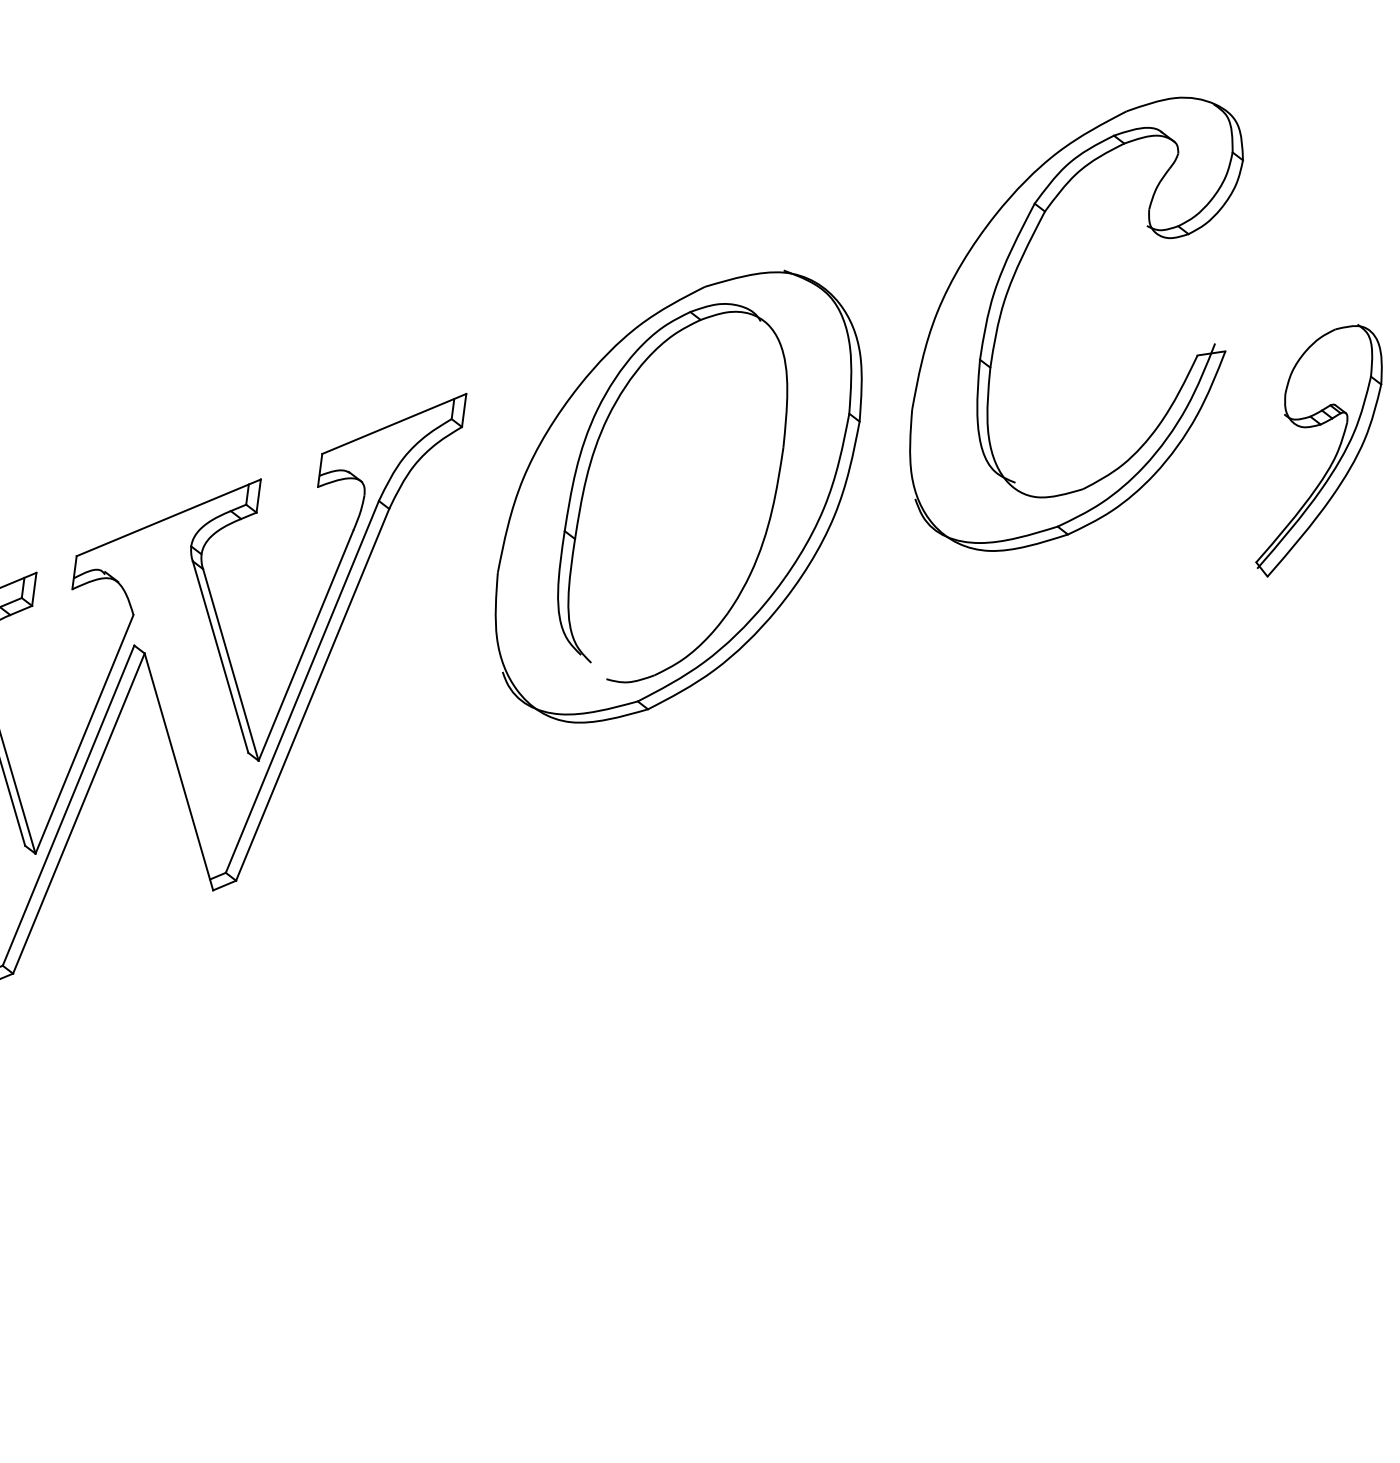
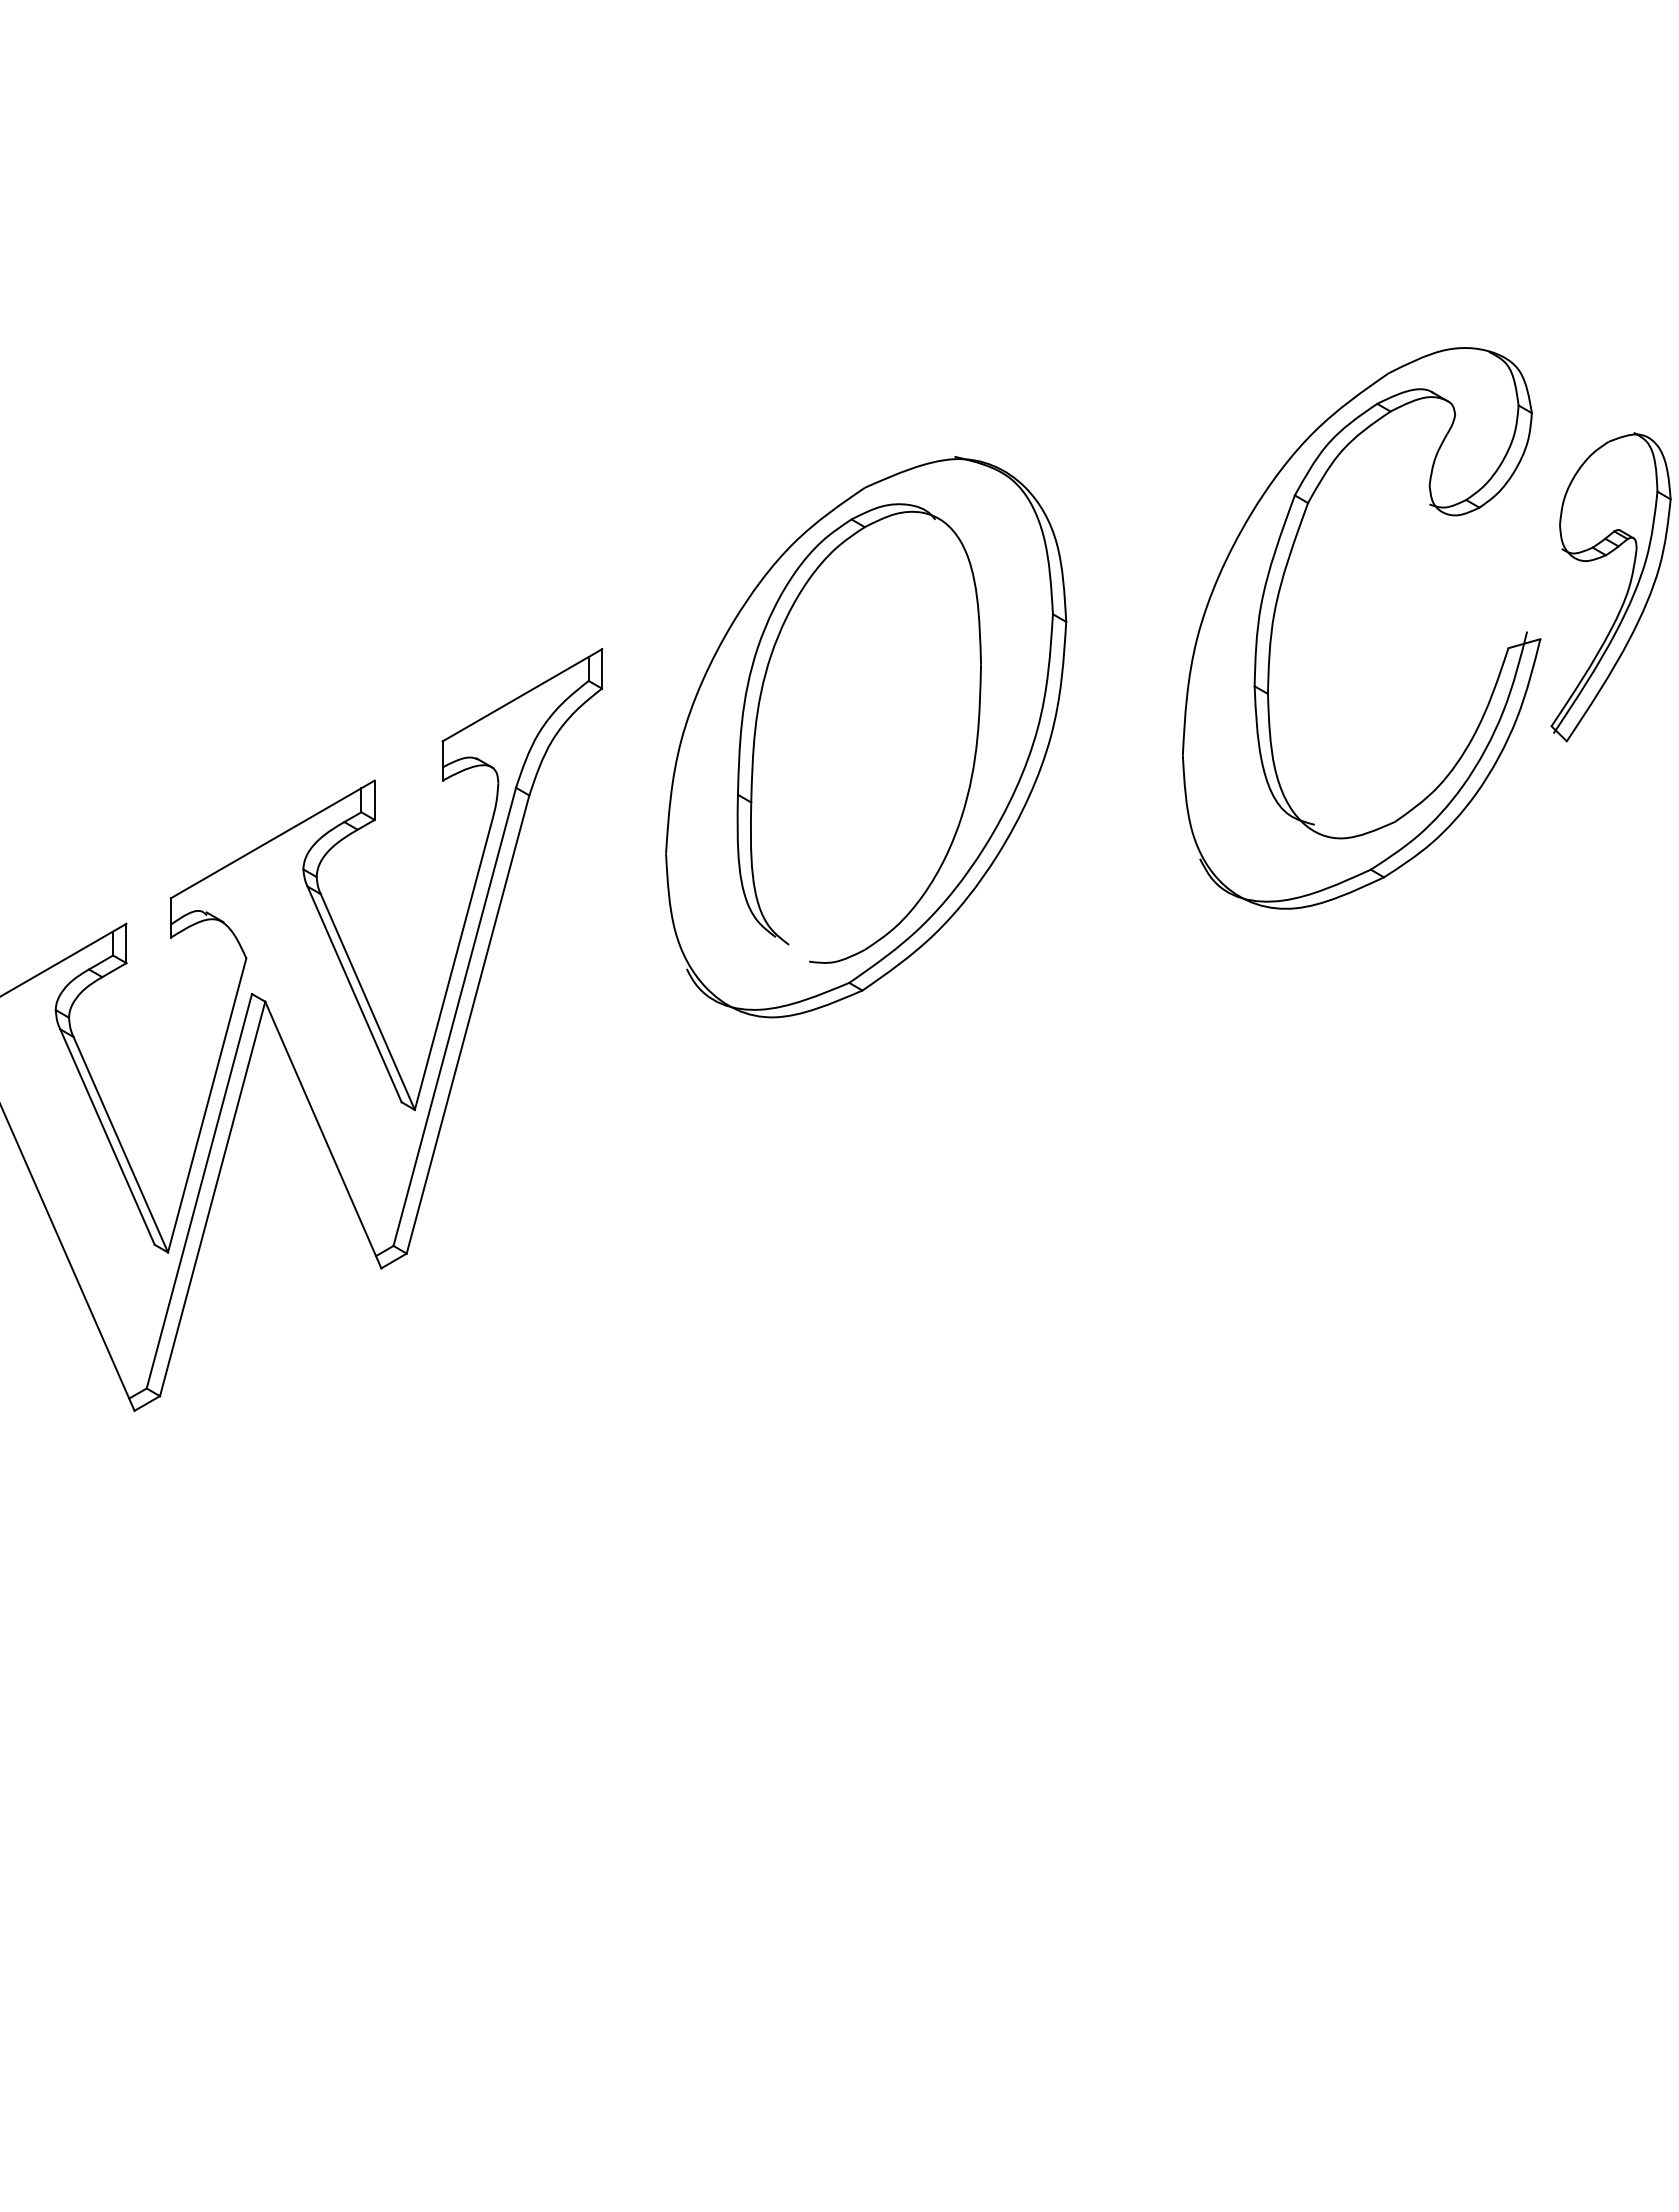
part: (1005, 301) -> (1275, 614), moved

